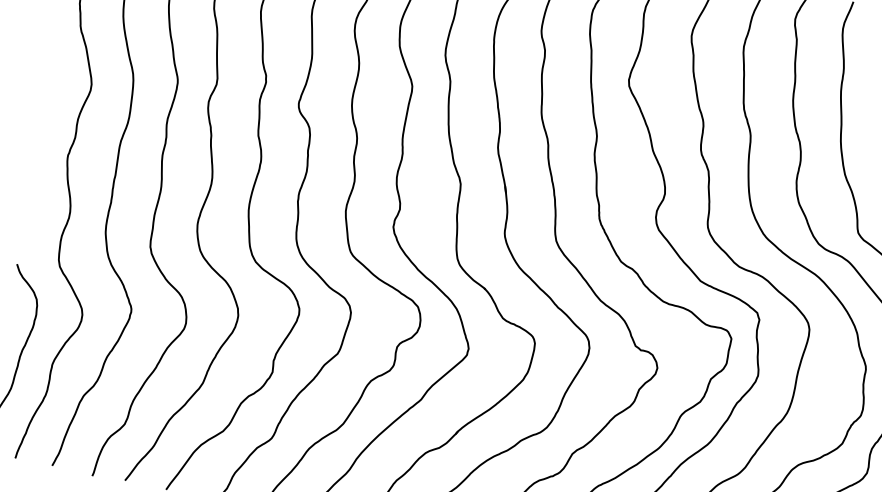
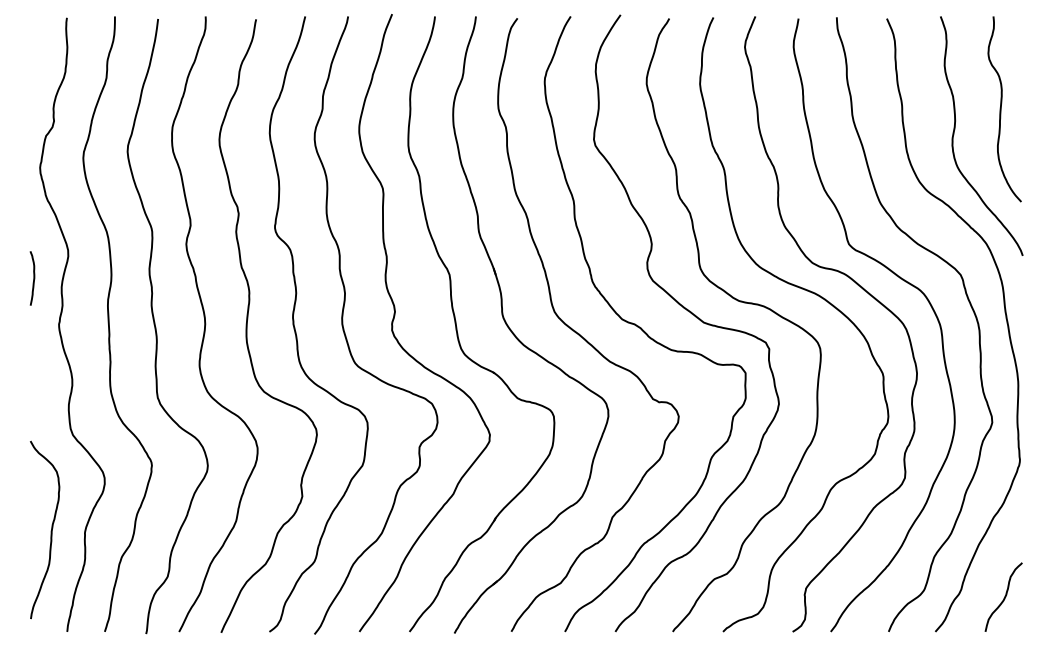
curve: (52, 105) -> (33, 278), added

